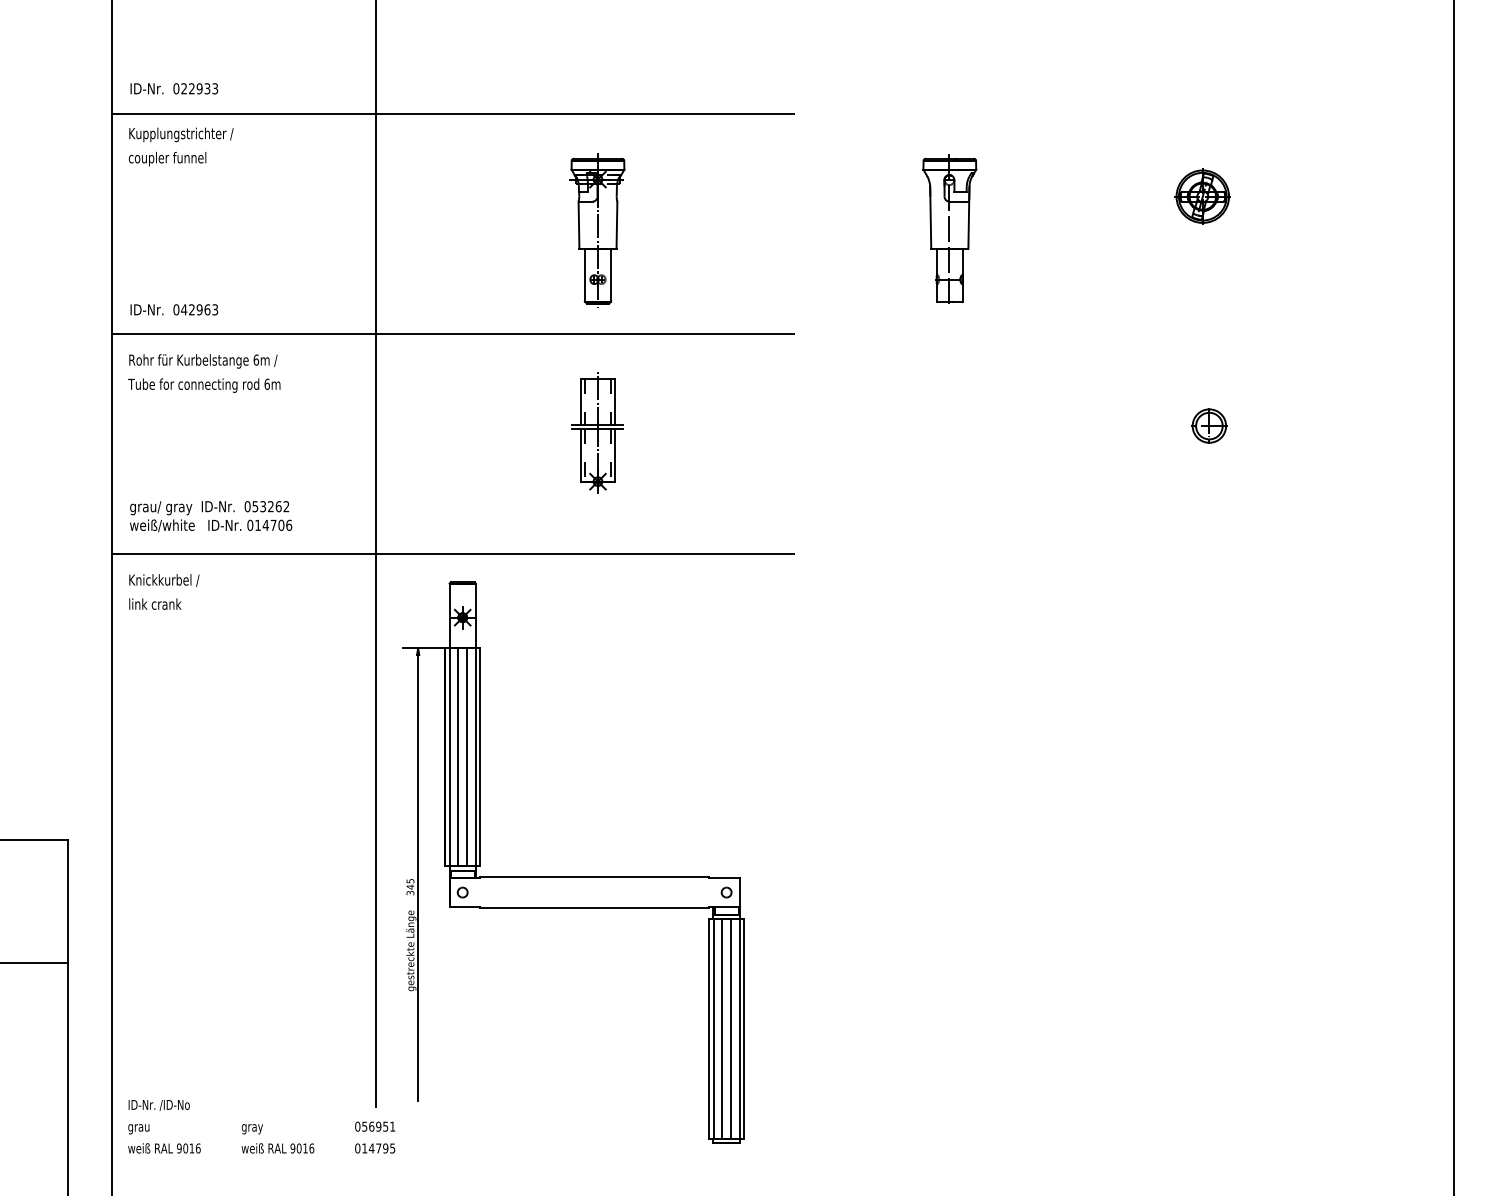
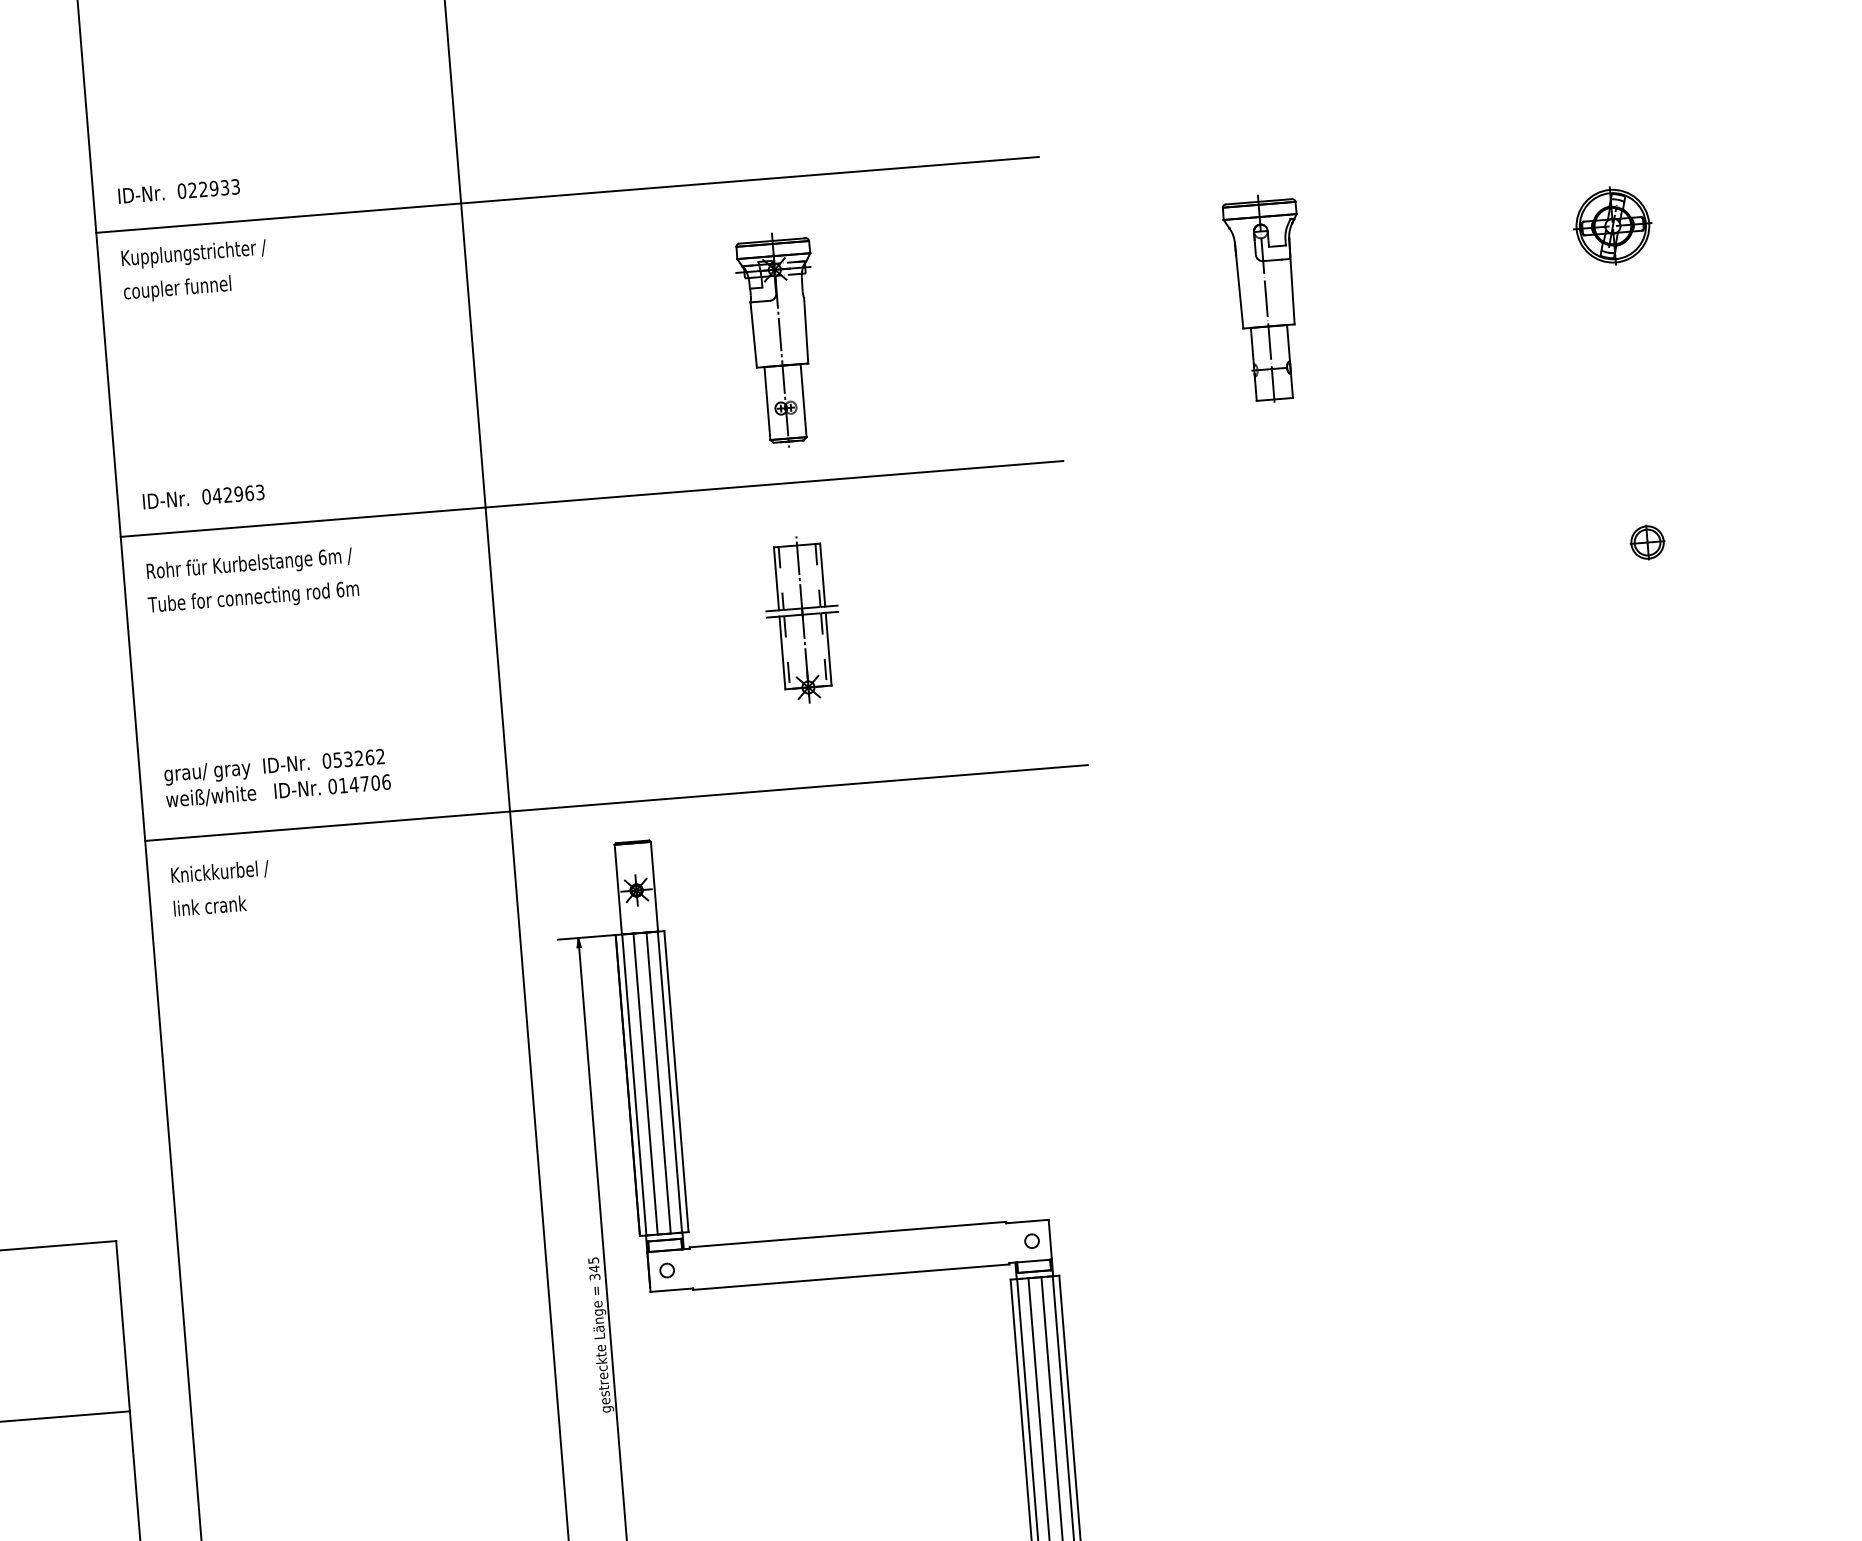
part: (1209, 425) -> (1647, 541), size x0.7

